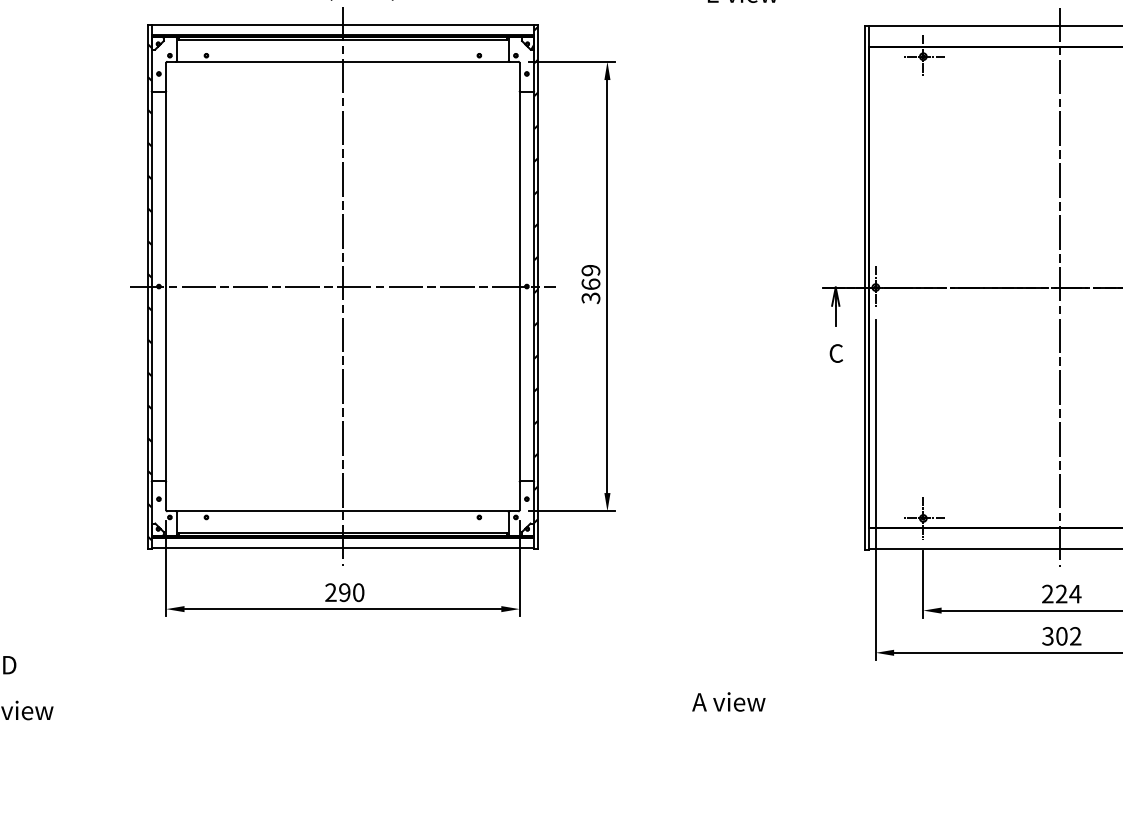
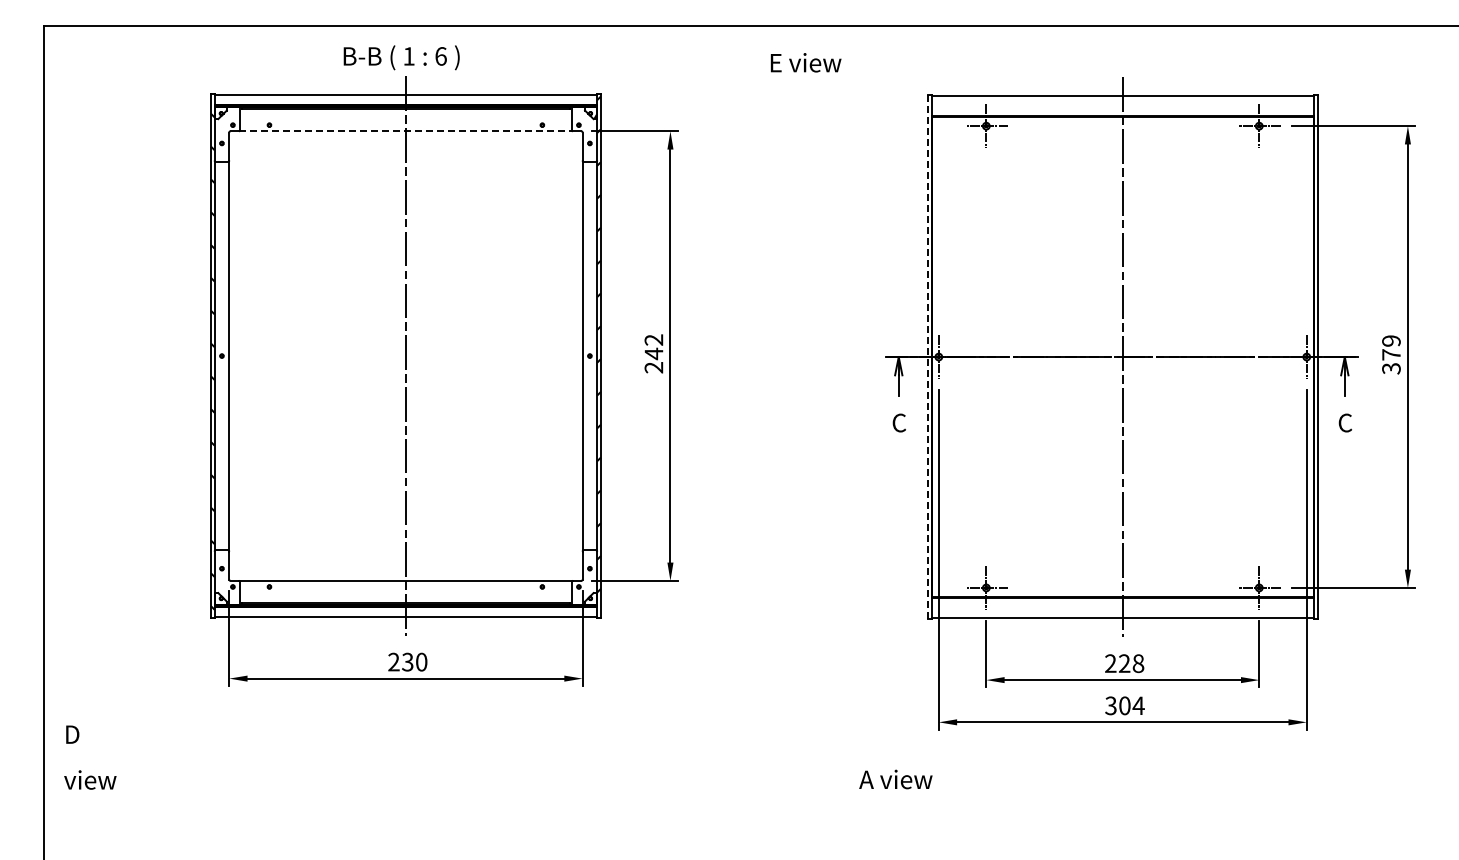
line: (342, 61) -> (405, 131), solid -> dashed
text: (590, 283) -> (653, 353), 369 -> 242
line: (342, 286) -> (405, 356), removed
line: (864, 287) -> (927, 357), solid -> dashed
text: (344, 592) -> (407, 662), 290 -> 230
text: (1075, 593) -> (1138, 663), 224 -> 228
text: (1075, 635) -> (1138, 705), 302 -> 304
text: (728, 701) -> (895, 779), moved

